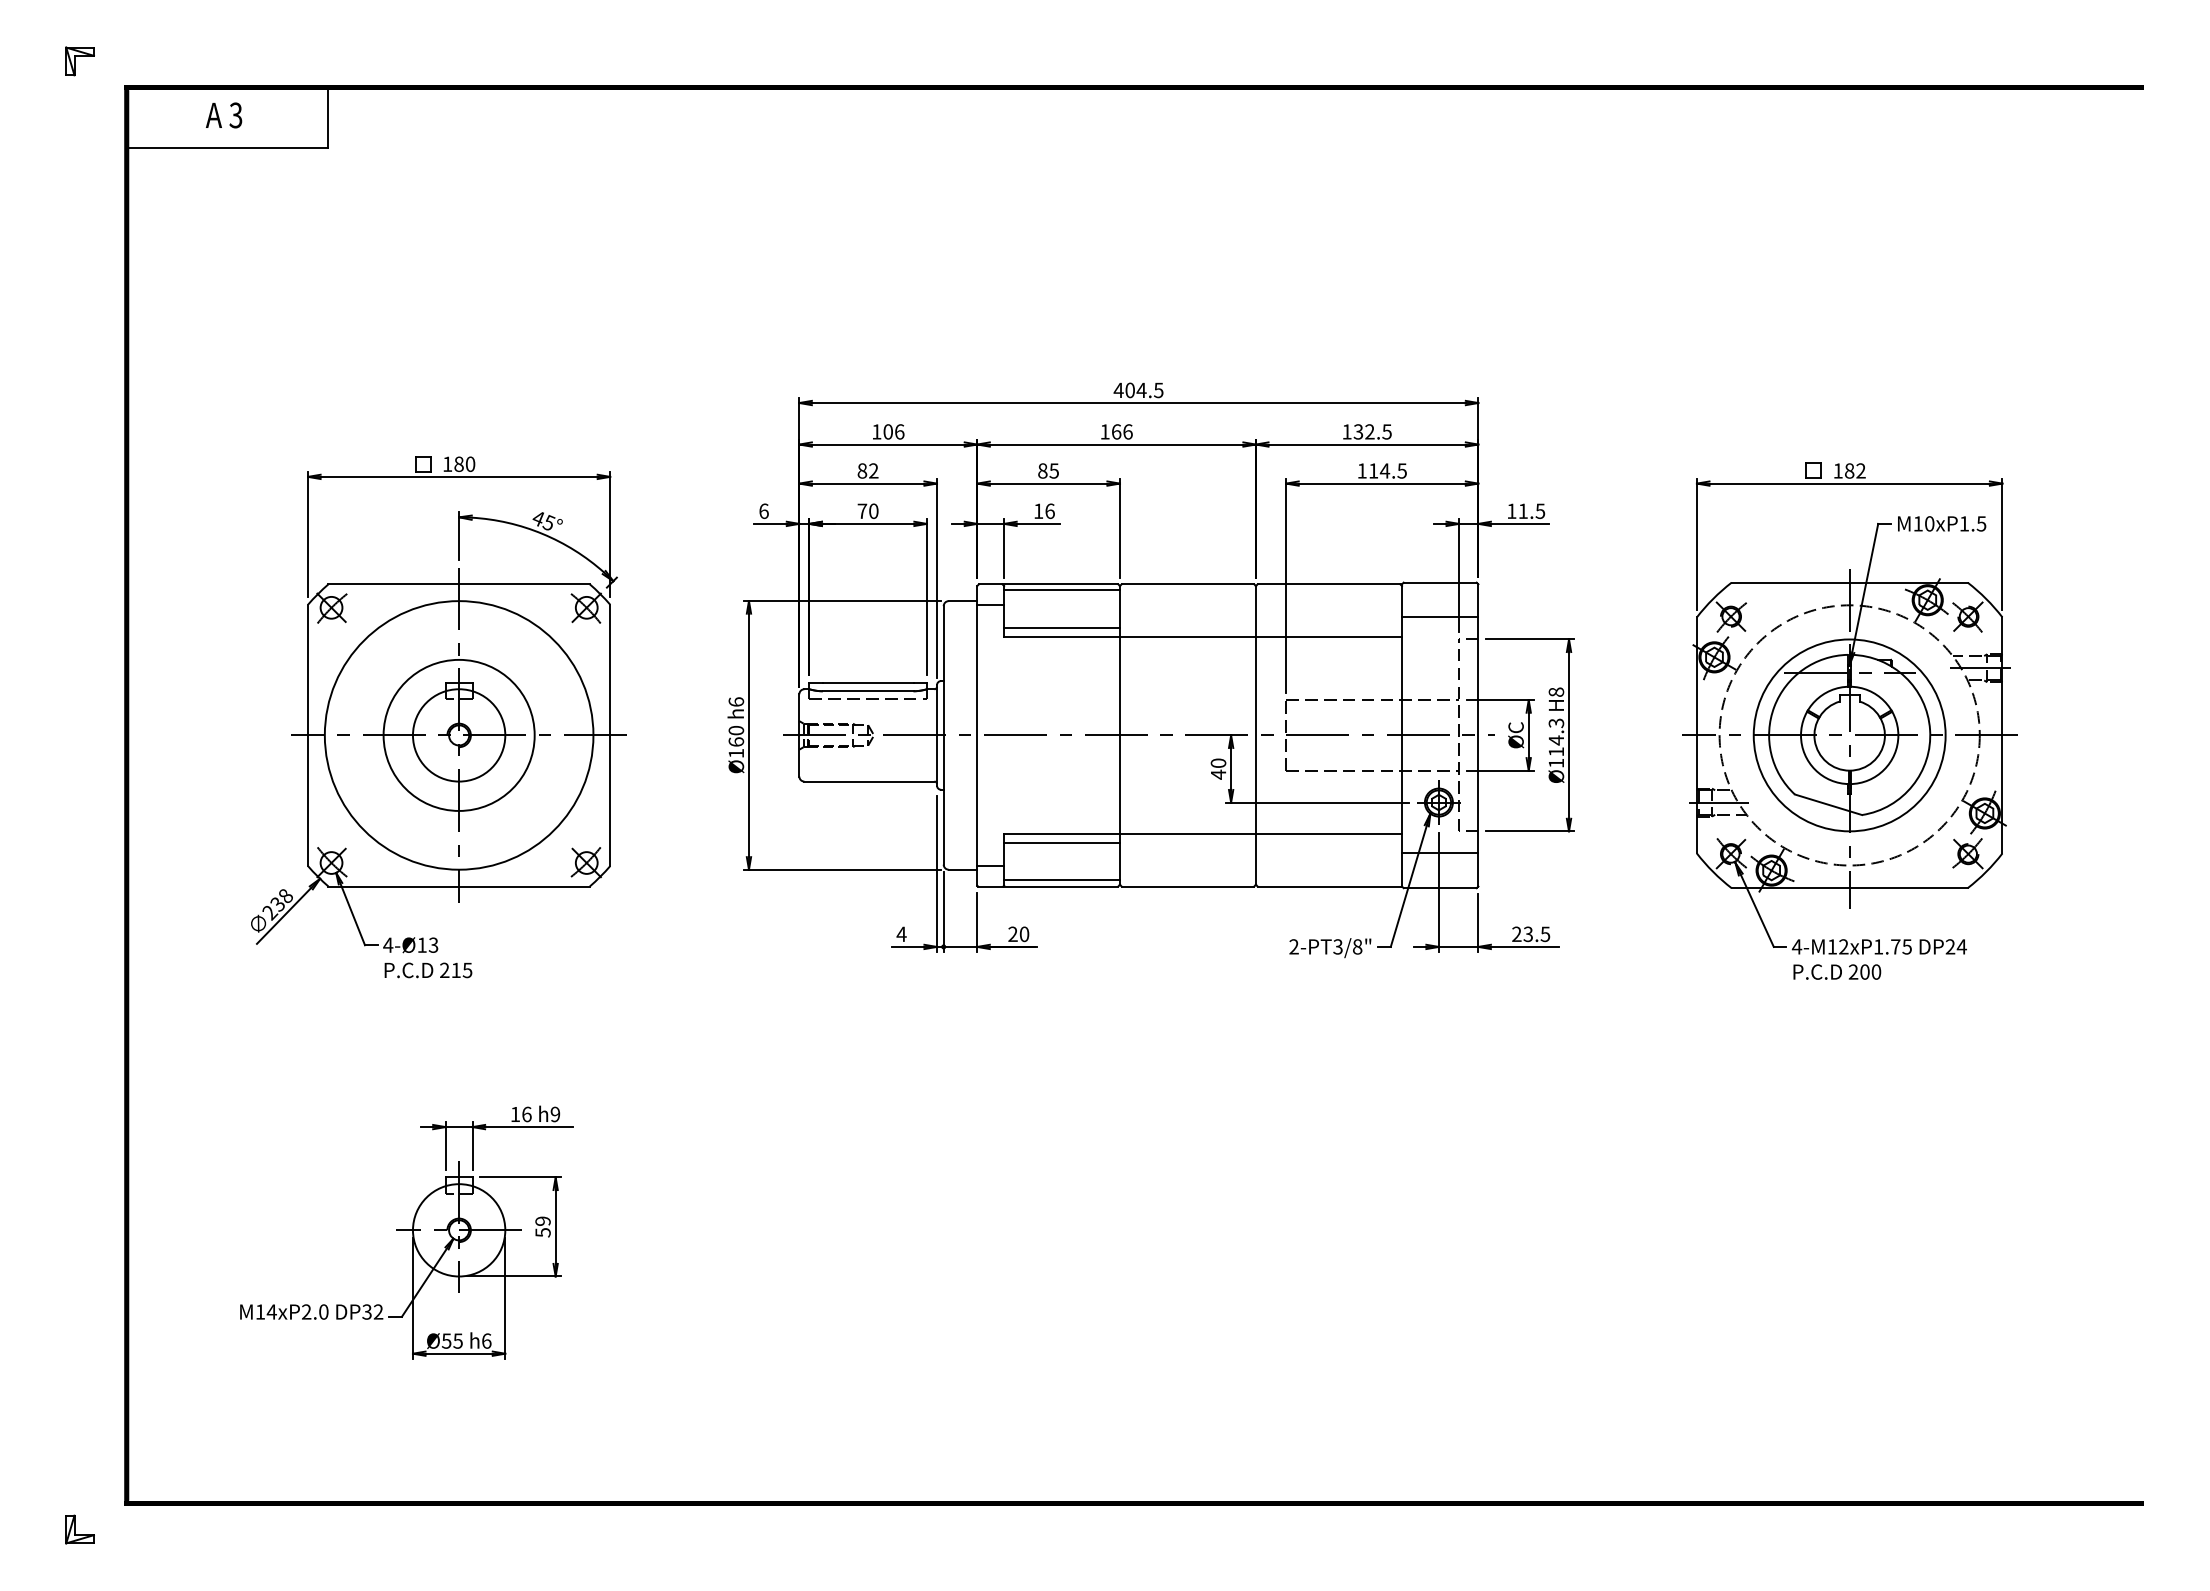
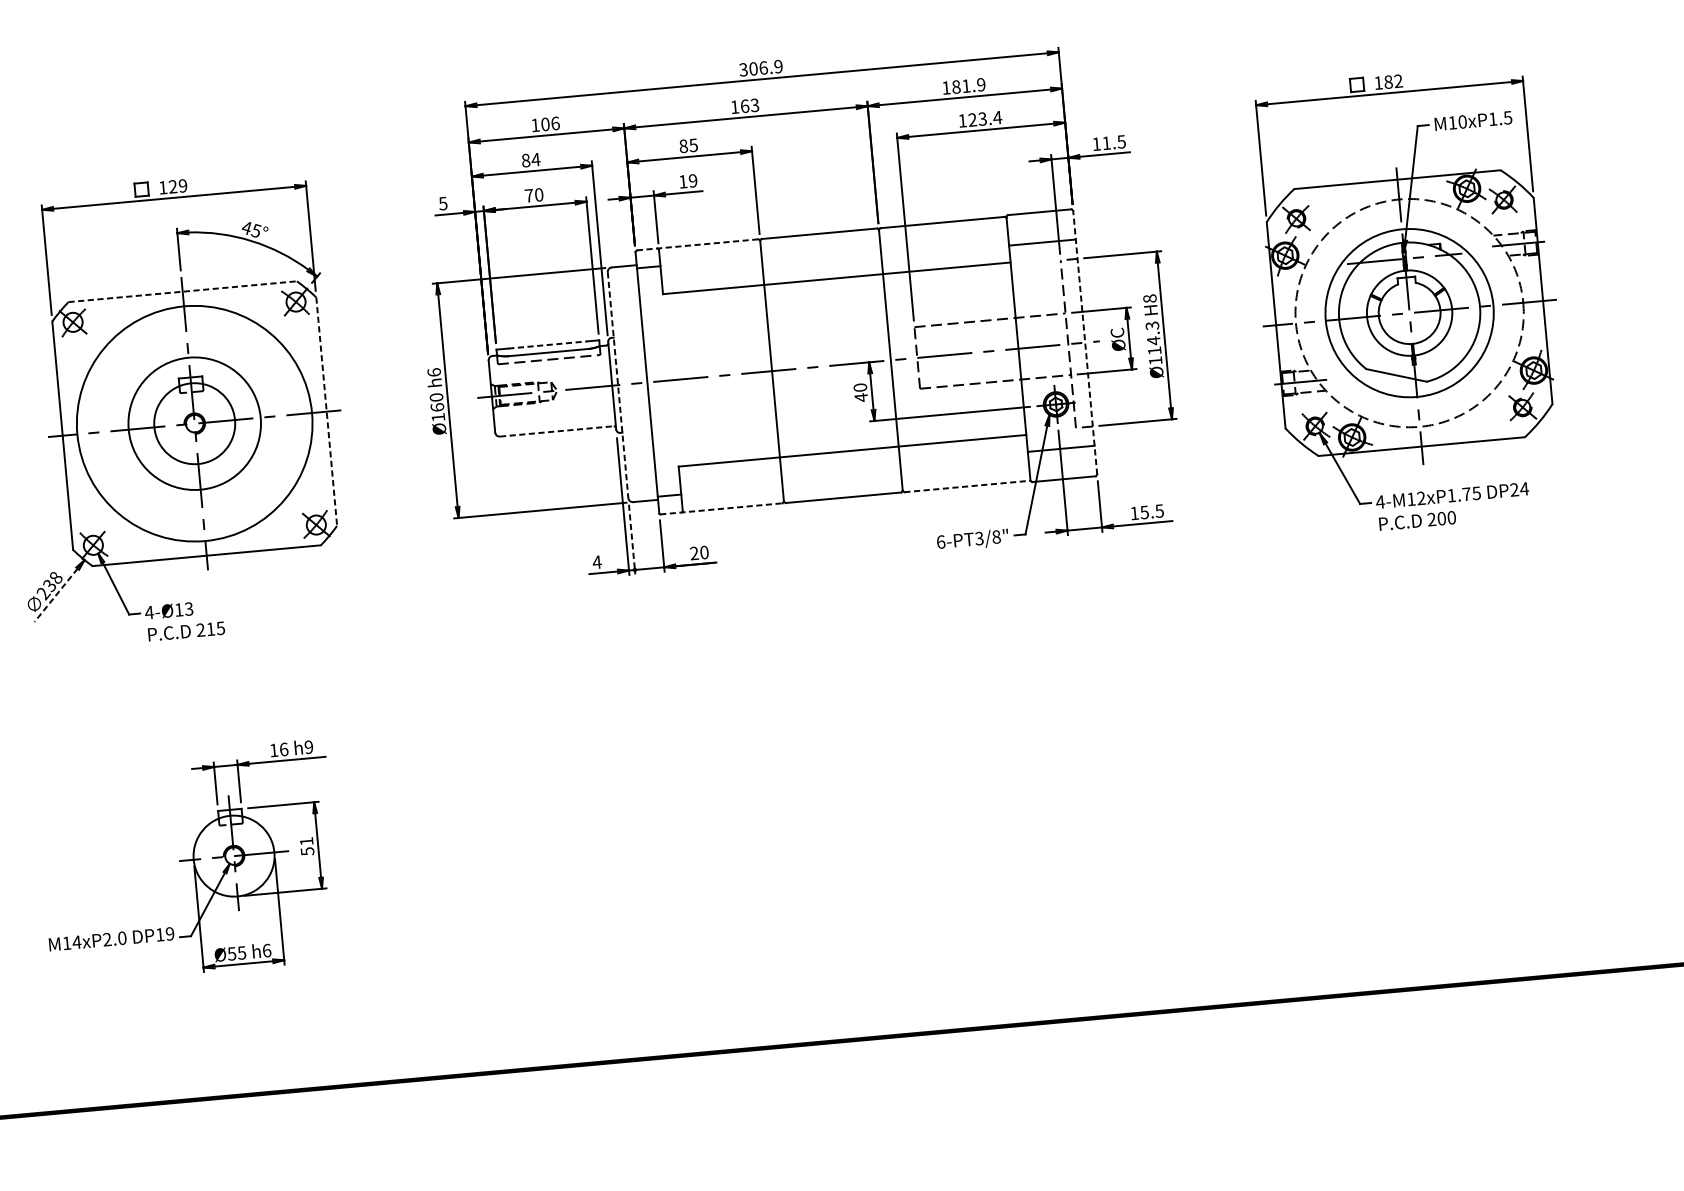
text: (1138, 390) -> (760, 68), 404.5 -> 306.9
text: (1127, 431) -> (754, 105), 166 -> 163
text: (1372, 431) -> (968, 85), 132.5 -> 181.9
text: (464, 464) -> (177, 186), 180 -> 129
text: (873, 470) -> (535, 159), 82 -> 84
text: (1388, 470) -> (985, 118), 114.5 -> 123.4
text: (763, 510) -> (442, 203), 6 -> 5
text: (1049, 510) -> (692, 180), 16 -> 19
line: (459, 584) -> (183, 291), solid -> dashed
line: (1048, 584) -> (697, 245), solid -> dashed
line: (1061, 590) -> (709, 249), removed
line: (1061, 627) -> (712, 281), removed
line: (868, 682) -> (548, 344), solid -> dashed
line: (1478, 734) -> (1085, 341), solid -> dashed
line: (610, 735) -> (326, 411), solid -> dashed
line: (943, 735) -> (617, 385), solid -> dashed
line: (869, 781) -> (556, 431), solid -> dashed
line: (1061, 842) -> (729, 469), removed
line: (1061, 880) -> (732, 502), removed
line: (1048, 886) -> (721, 508), solid -> dashed
line: (1330, 886) -> (968, 486), solid -> dashed
line: (943, 912) -> (631, 539), solid -> dashed
line: (283, 916) -> (55, 595), solid -> dashed
text: (1522, 933) -> (1139, 512), 23.5 -> 15.5
text: (1293, 946) -> (940, 541), 2-PT3/8" -> 6-PT3/8"
text: (542, 1220) -> (306, 840), 59 -> 51
text: (372, 1311) -> (164, 933), DP32 -> DP19

